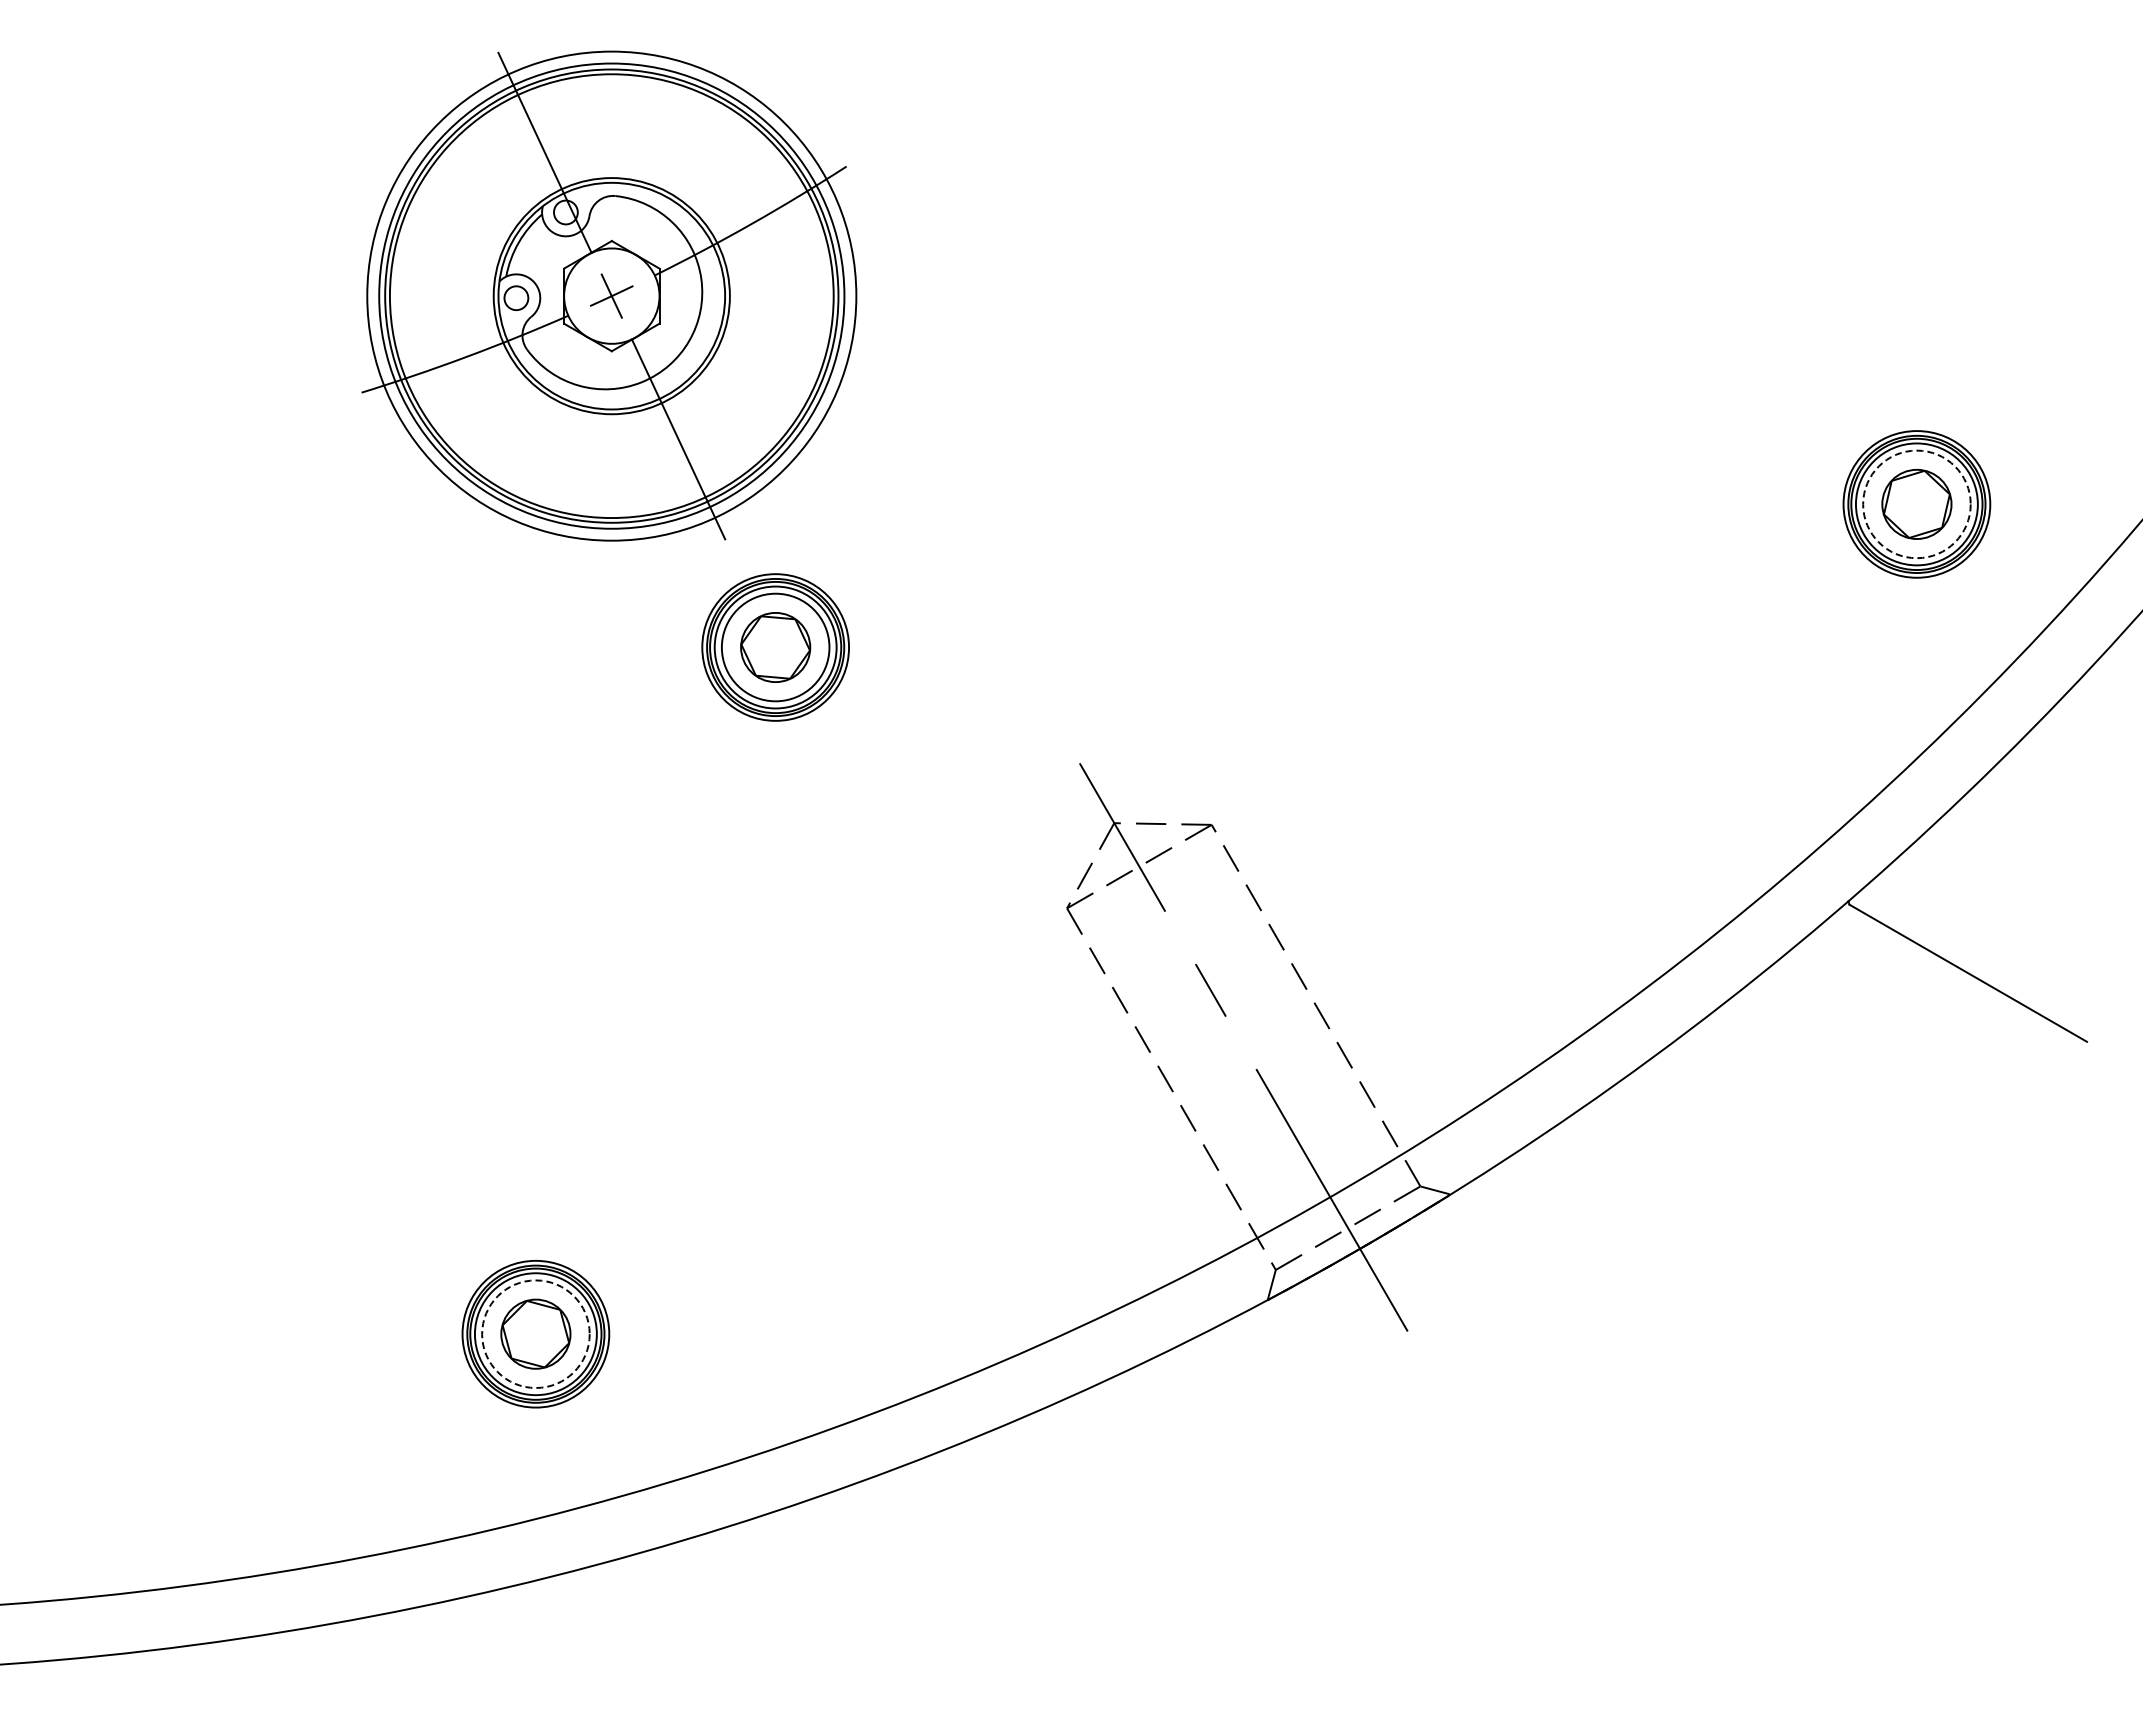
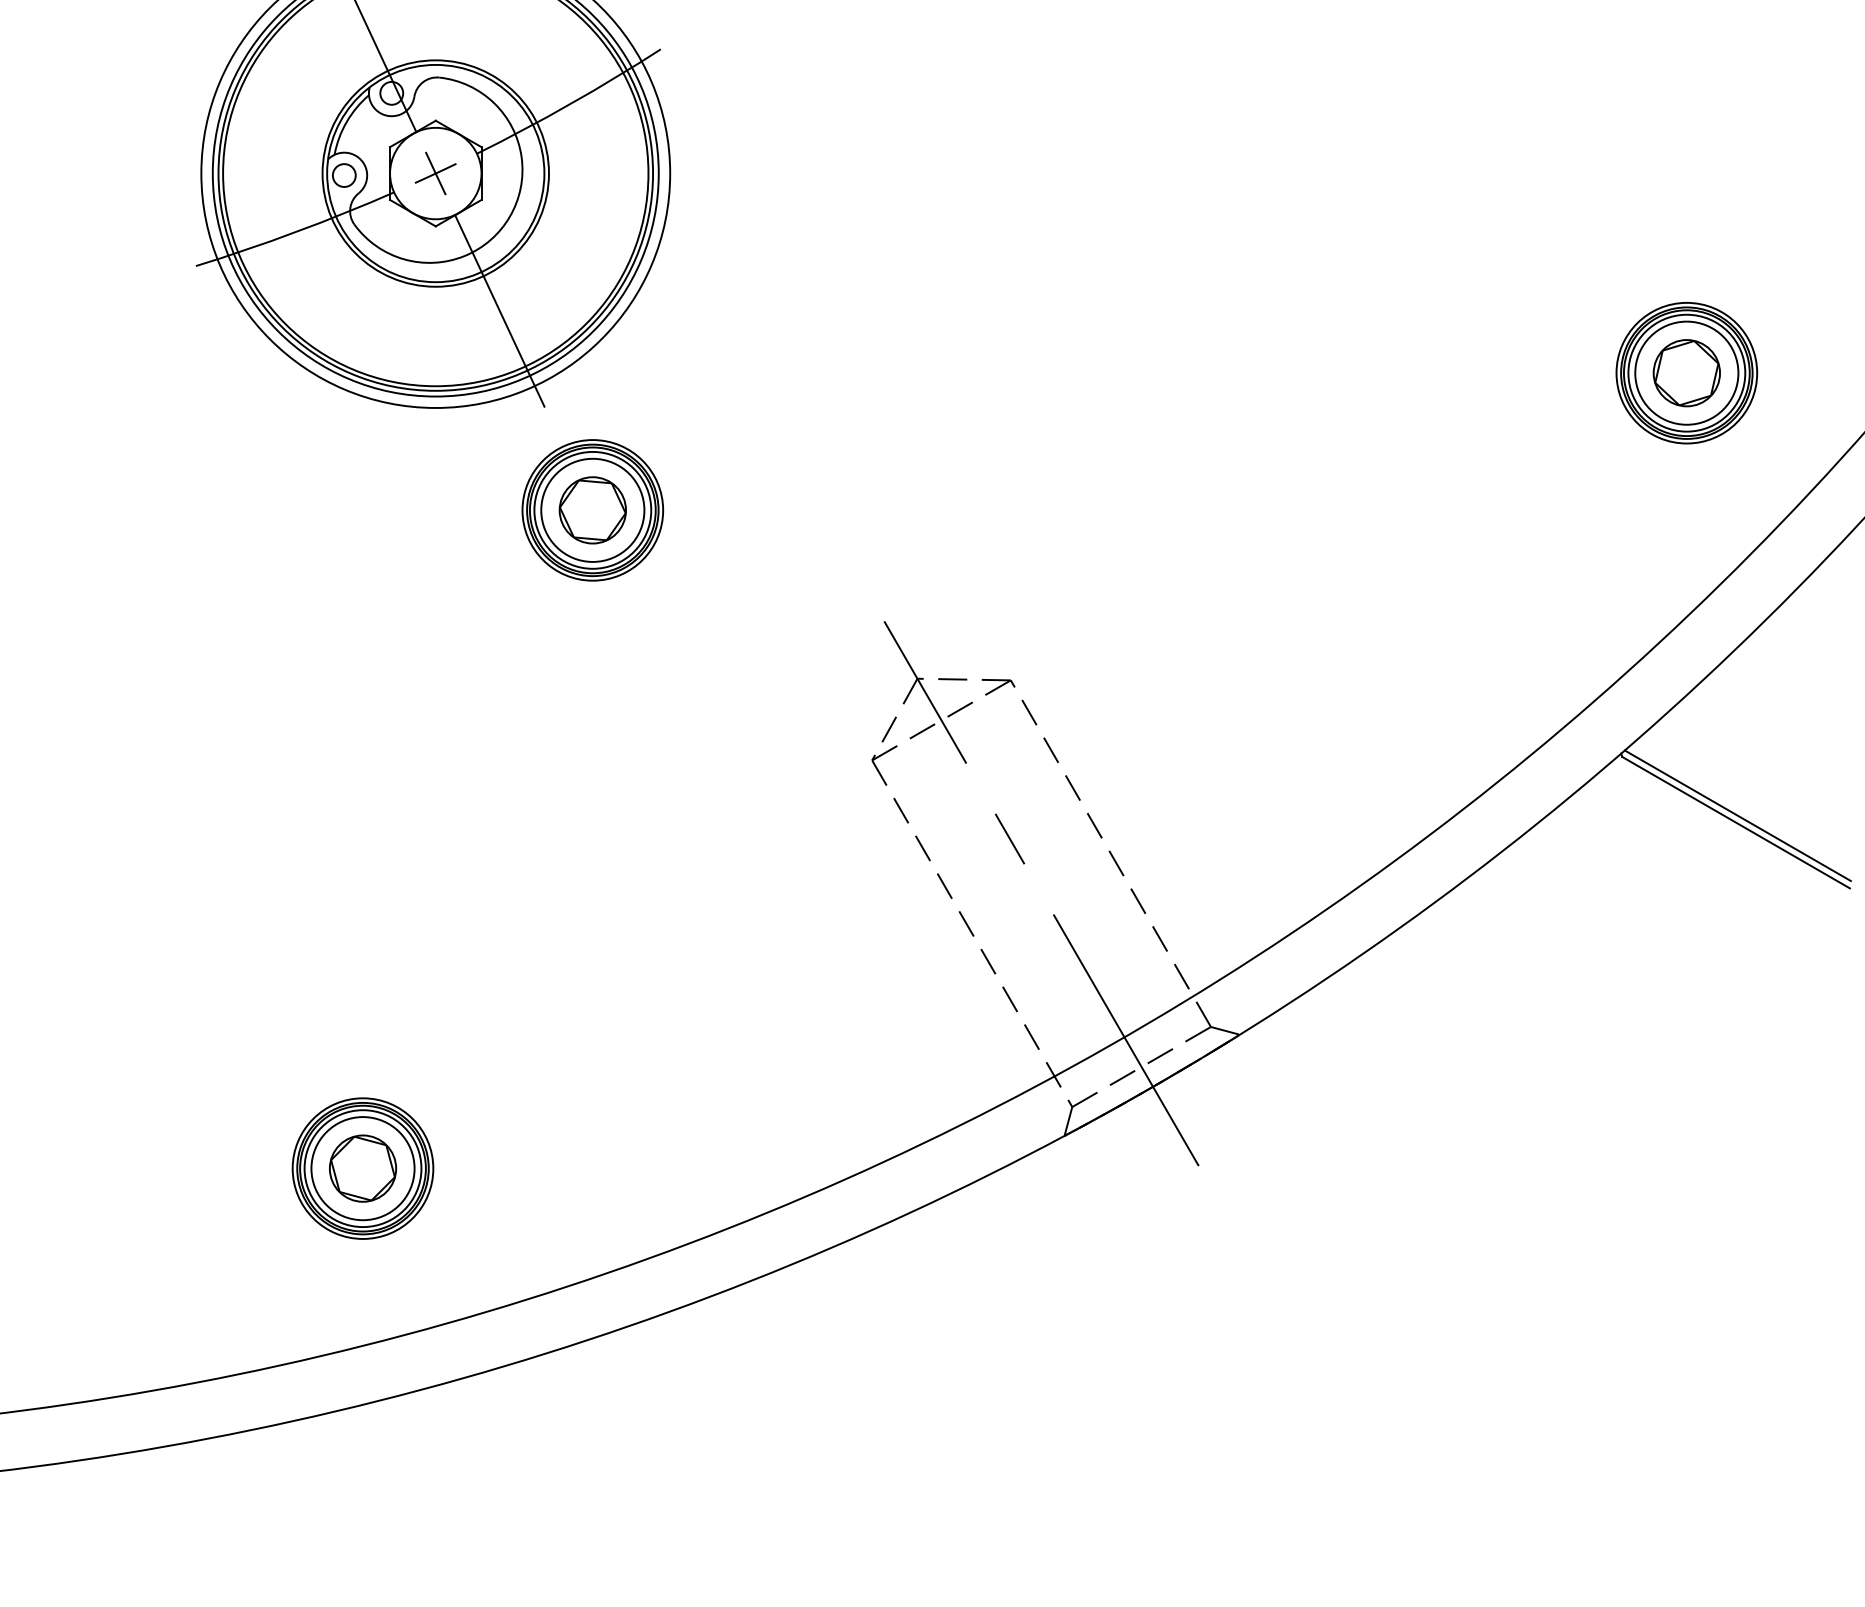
circle: (1916, 504) -> (1686, 373), dashed -> solid
line: (1970, 966) -> (1738, 816), added
circle: (535, 1334) -> (362, 1168), dashed -> solid

